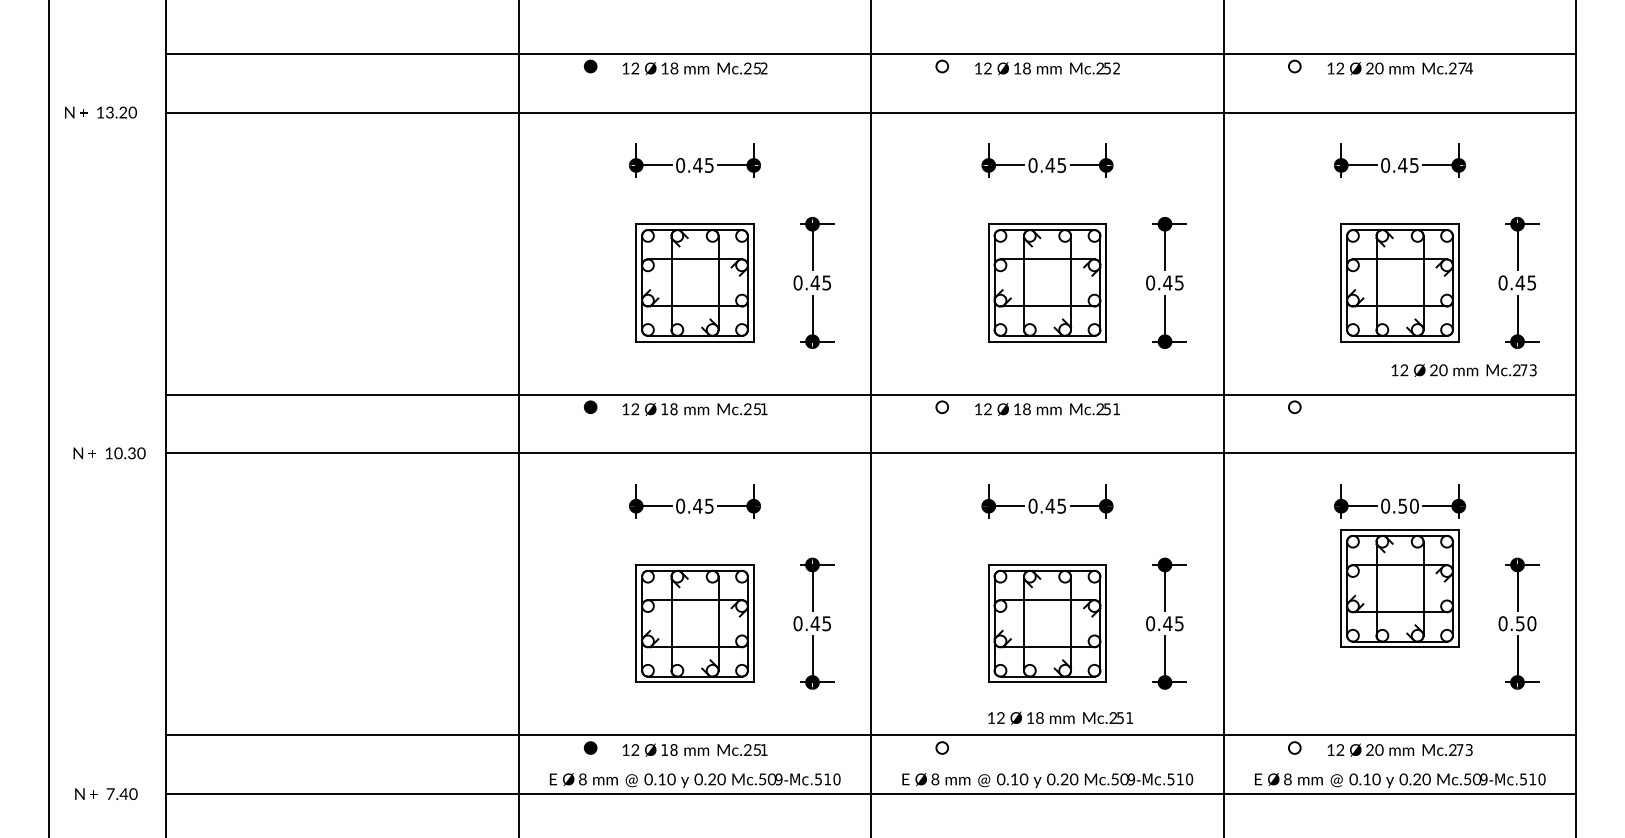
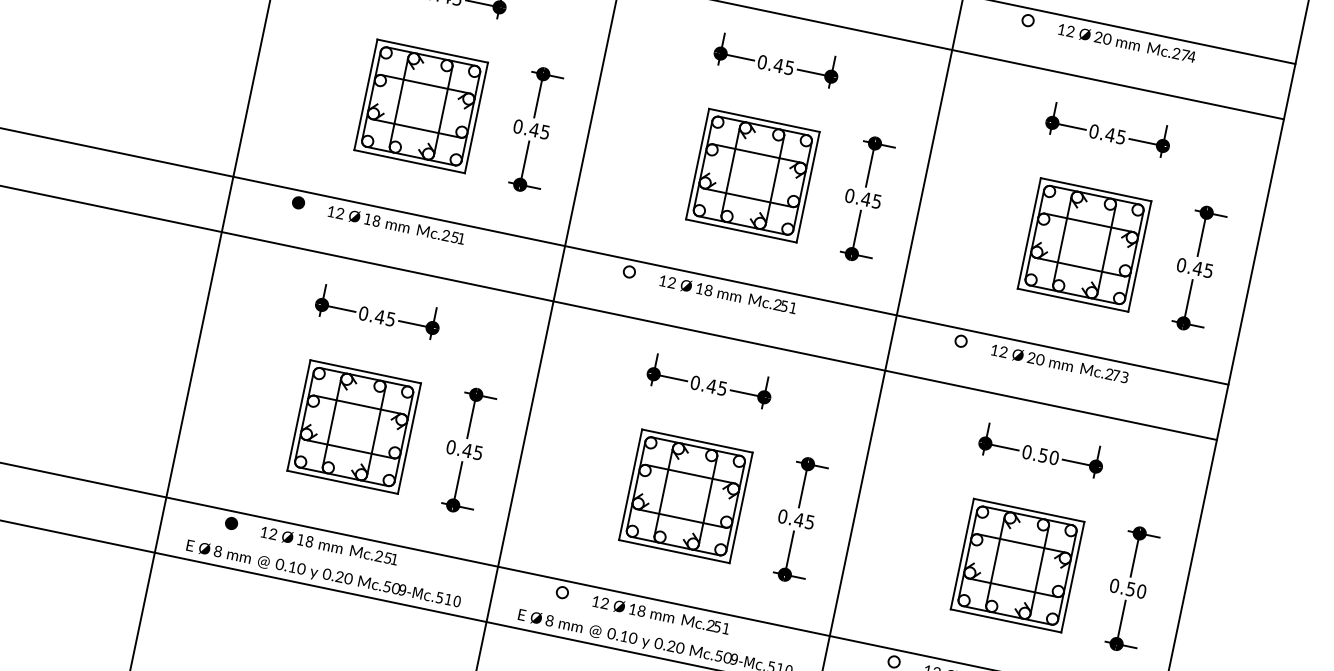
text: (1463, 370) -> (1059, 363), moved
part: (1399, 588) -> (1017, 565), moved
text: (1060, 717) -> (661, 614), moved

